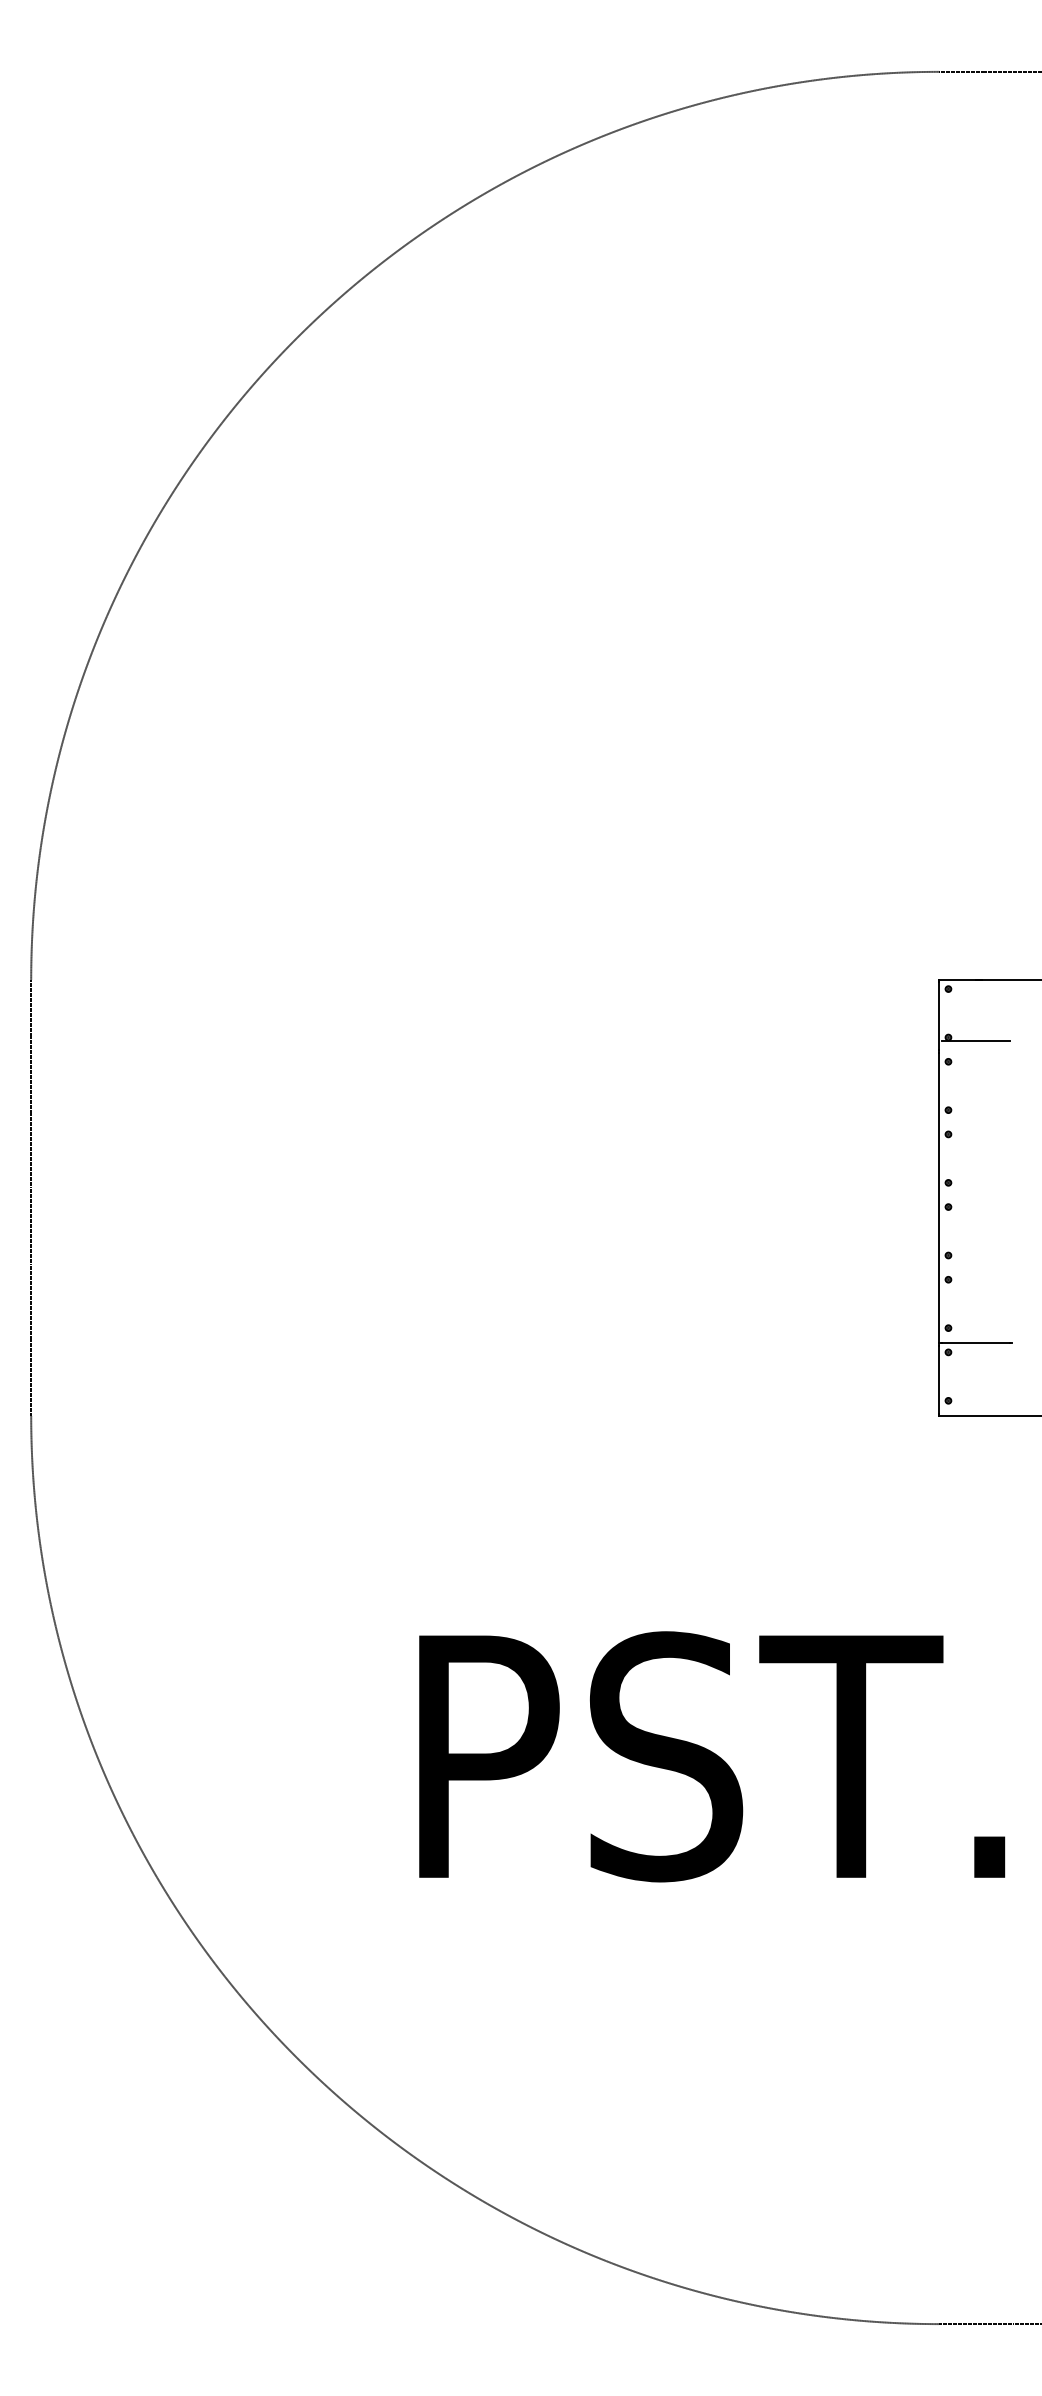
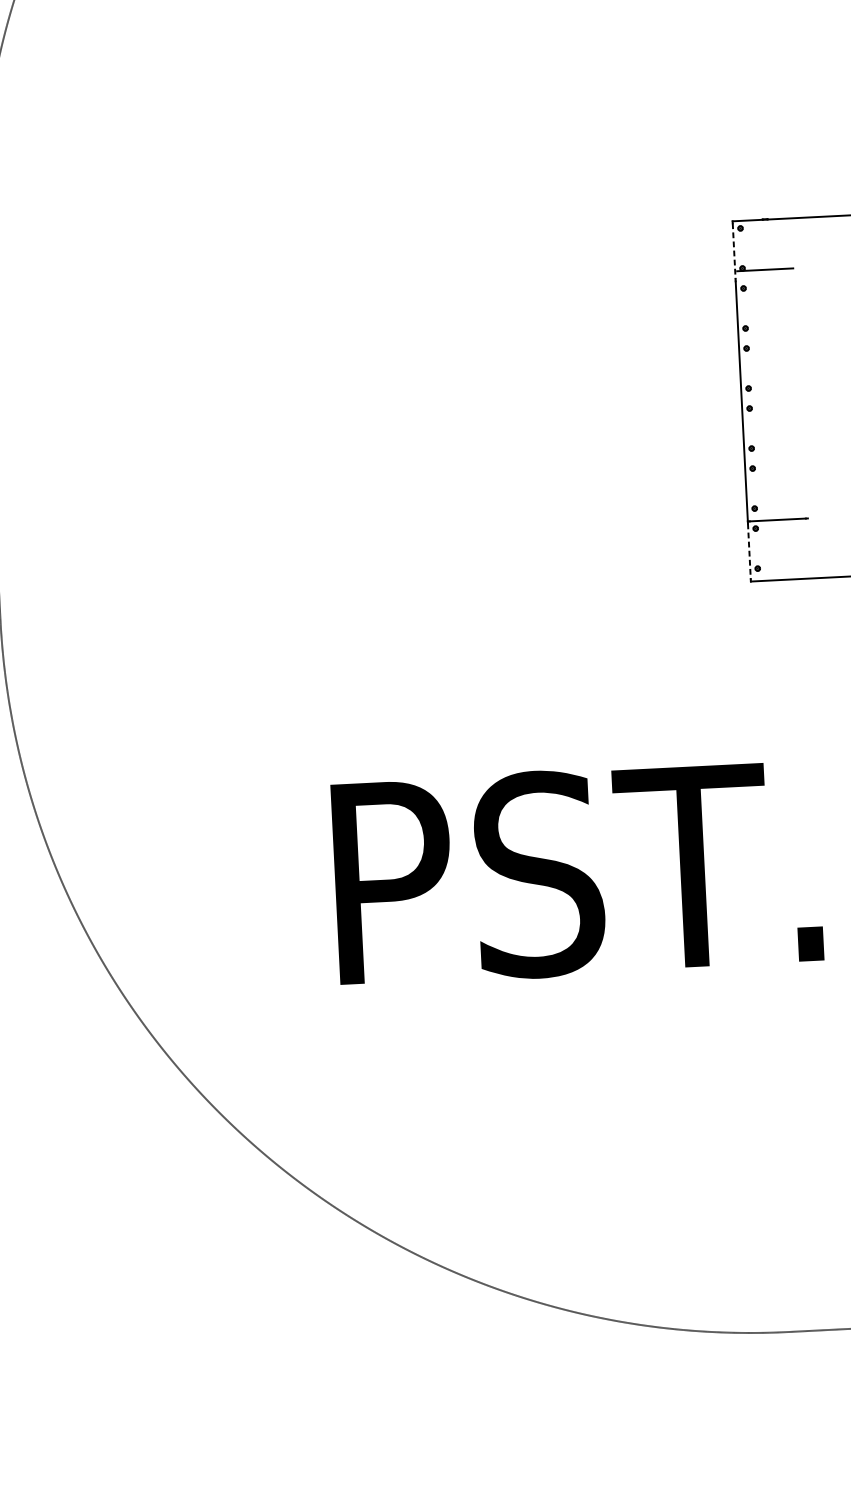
line: (939, 1016) -> (734, 251), solid -> dashed
line: (939, 1379) -> (749, 551), solid -> dashed

